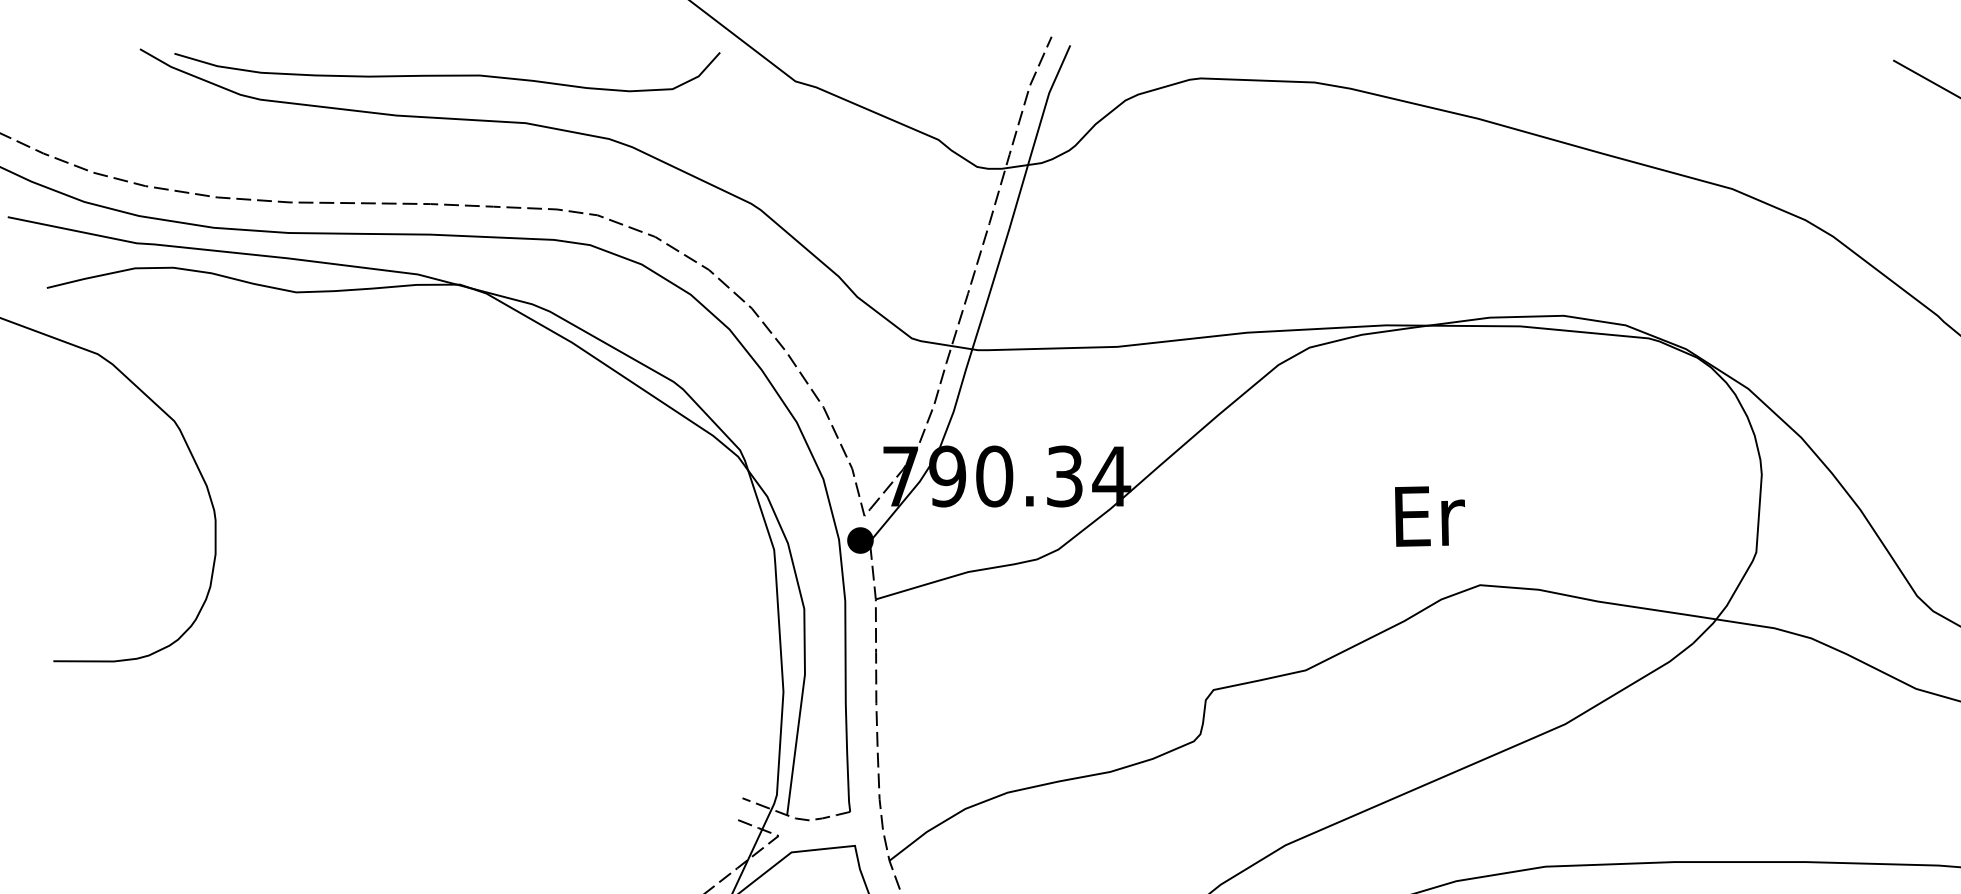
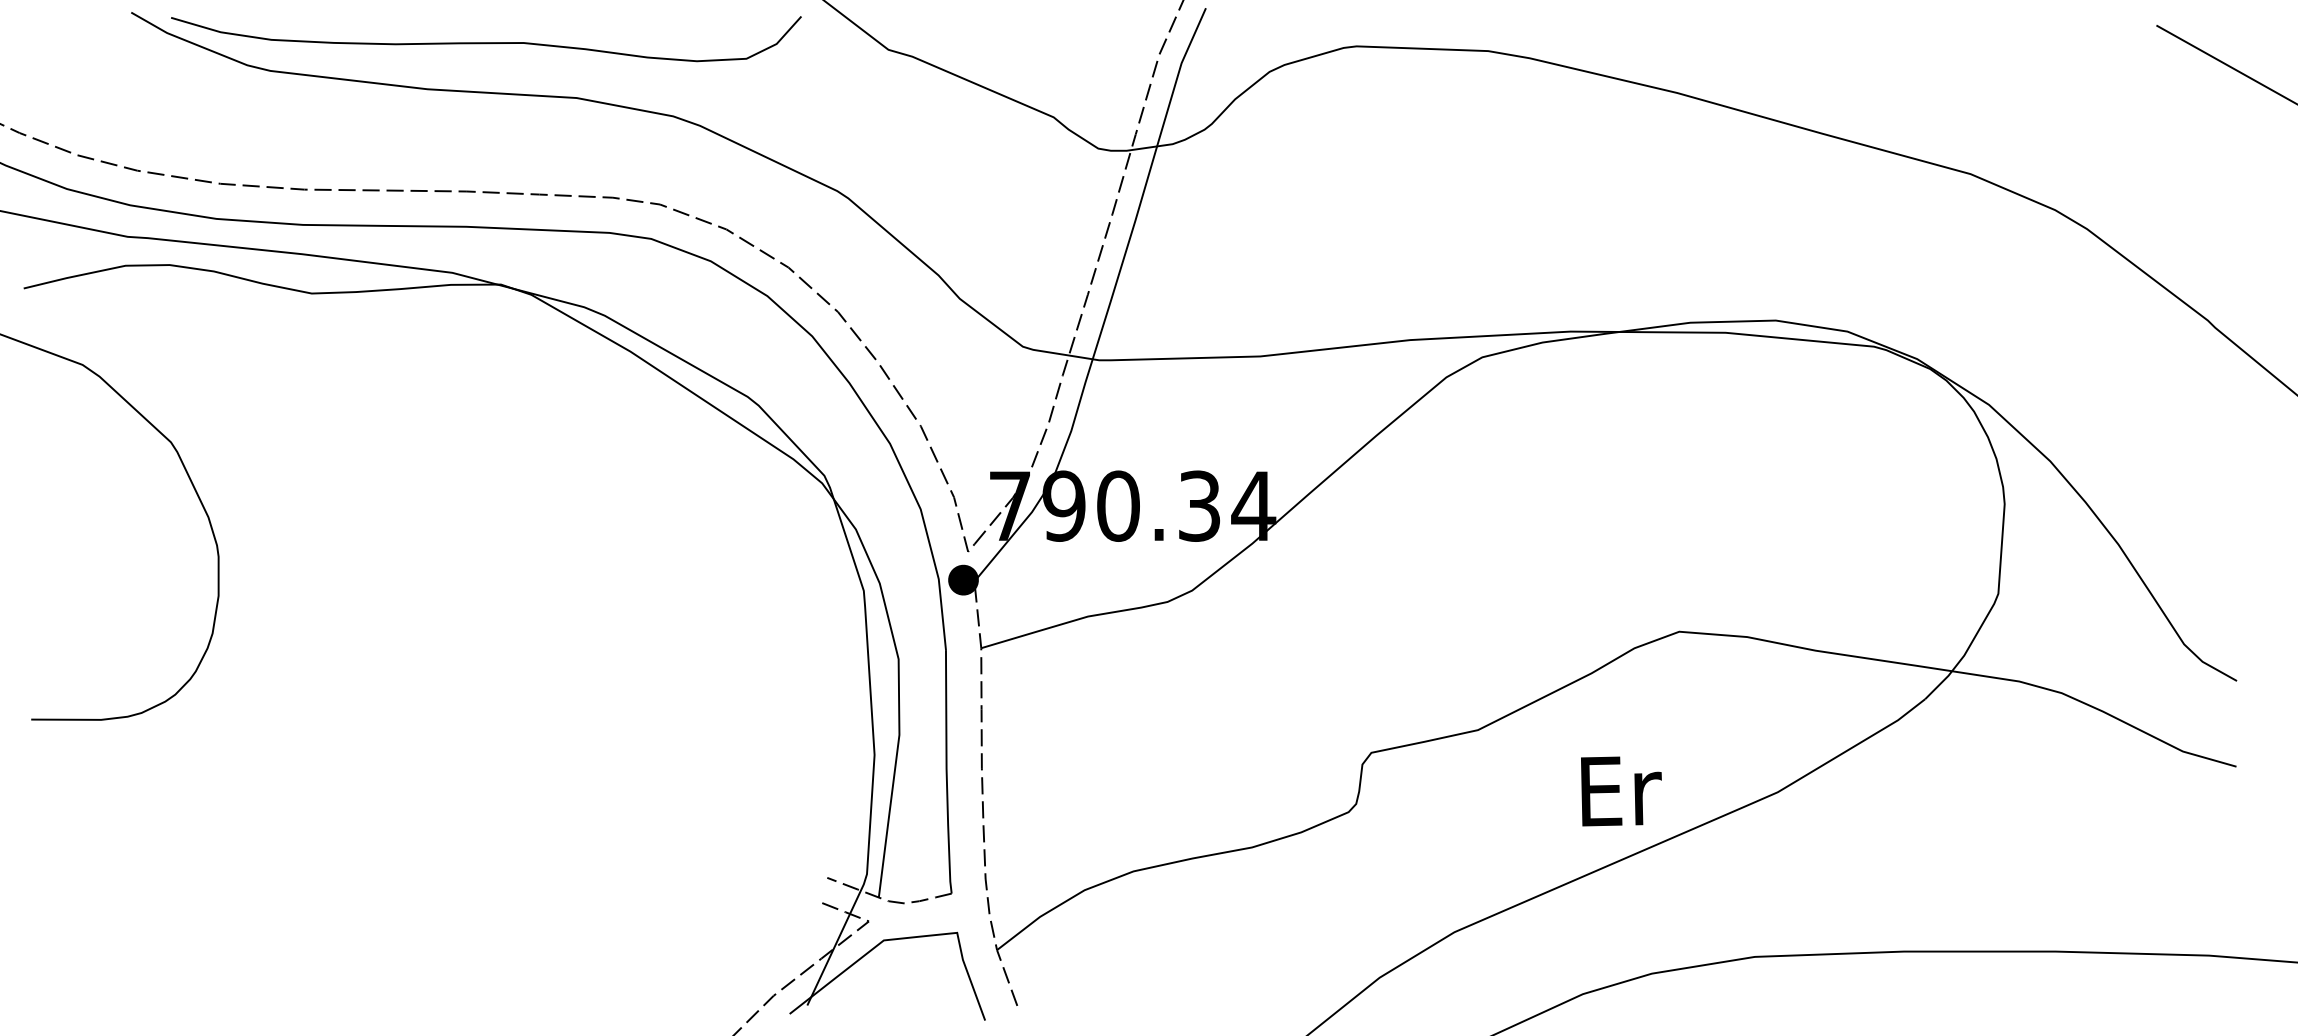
text: (1430, 516) -> (1621, 791), moved

